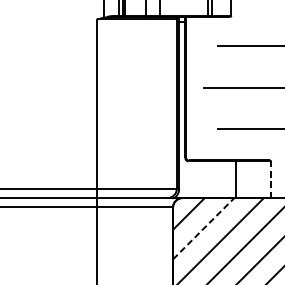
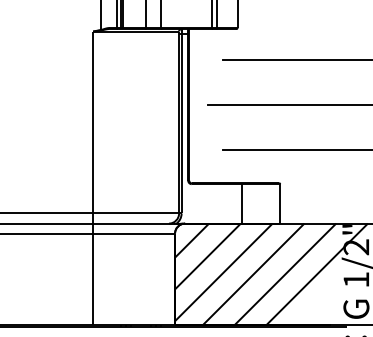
line: (271, 179) -> (280, 203), dashed -> solid
line: (203, 228) -> (207, 256), dashed -> solid

